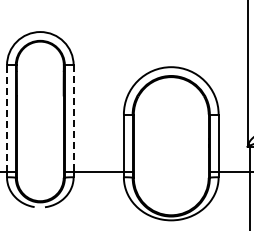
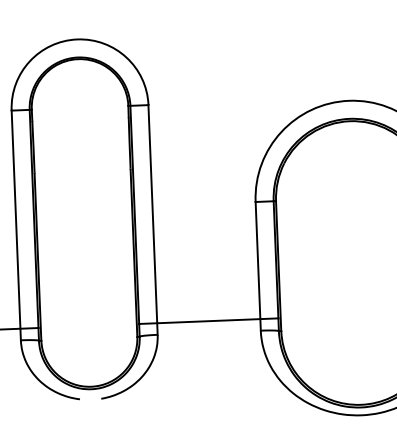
line: (7, 117) -> (16, 217), dashed -> solid
line: (73, 118) -> (152, 214), dashed -> solid

